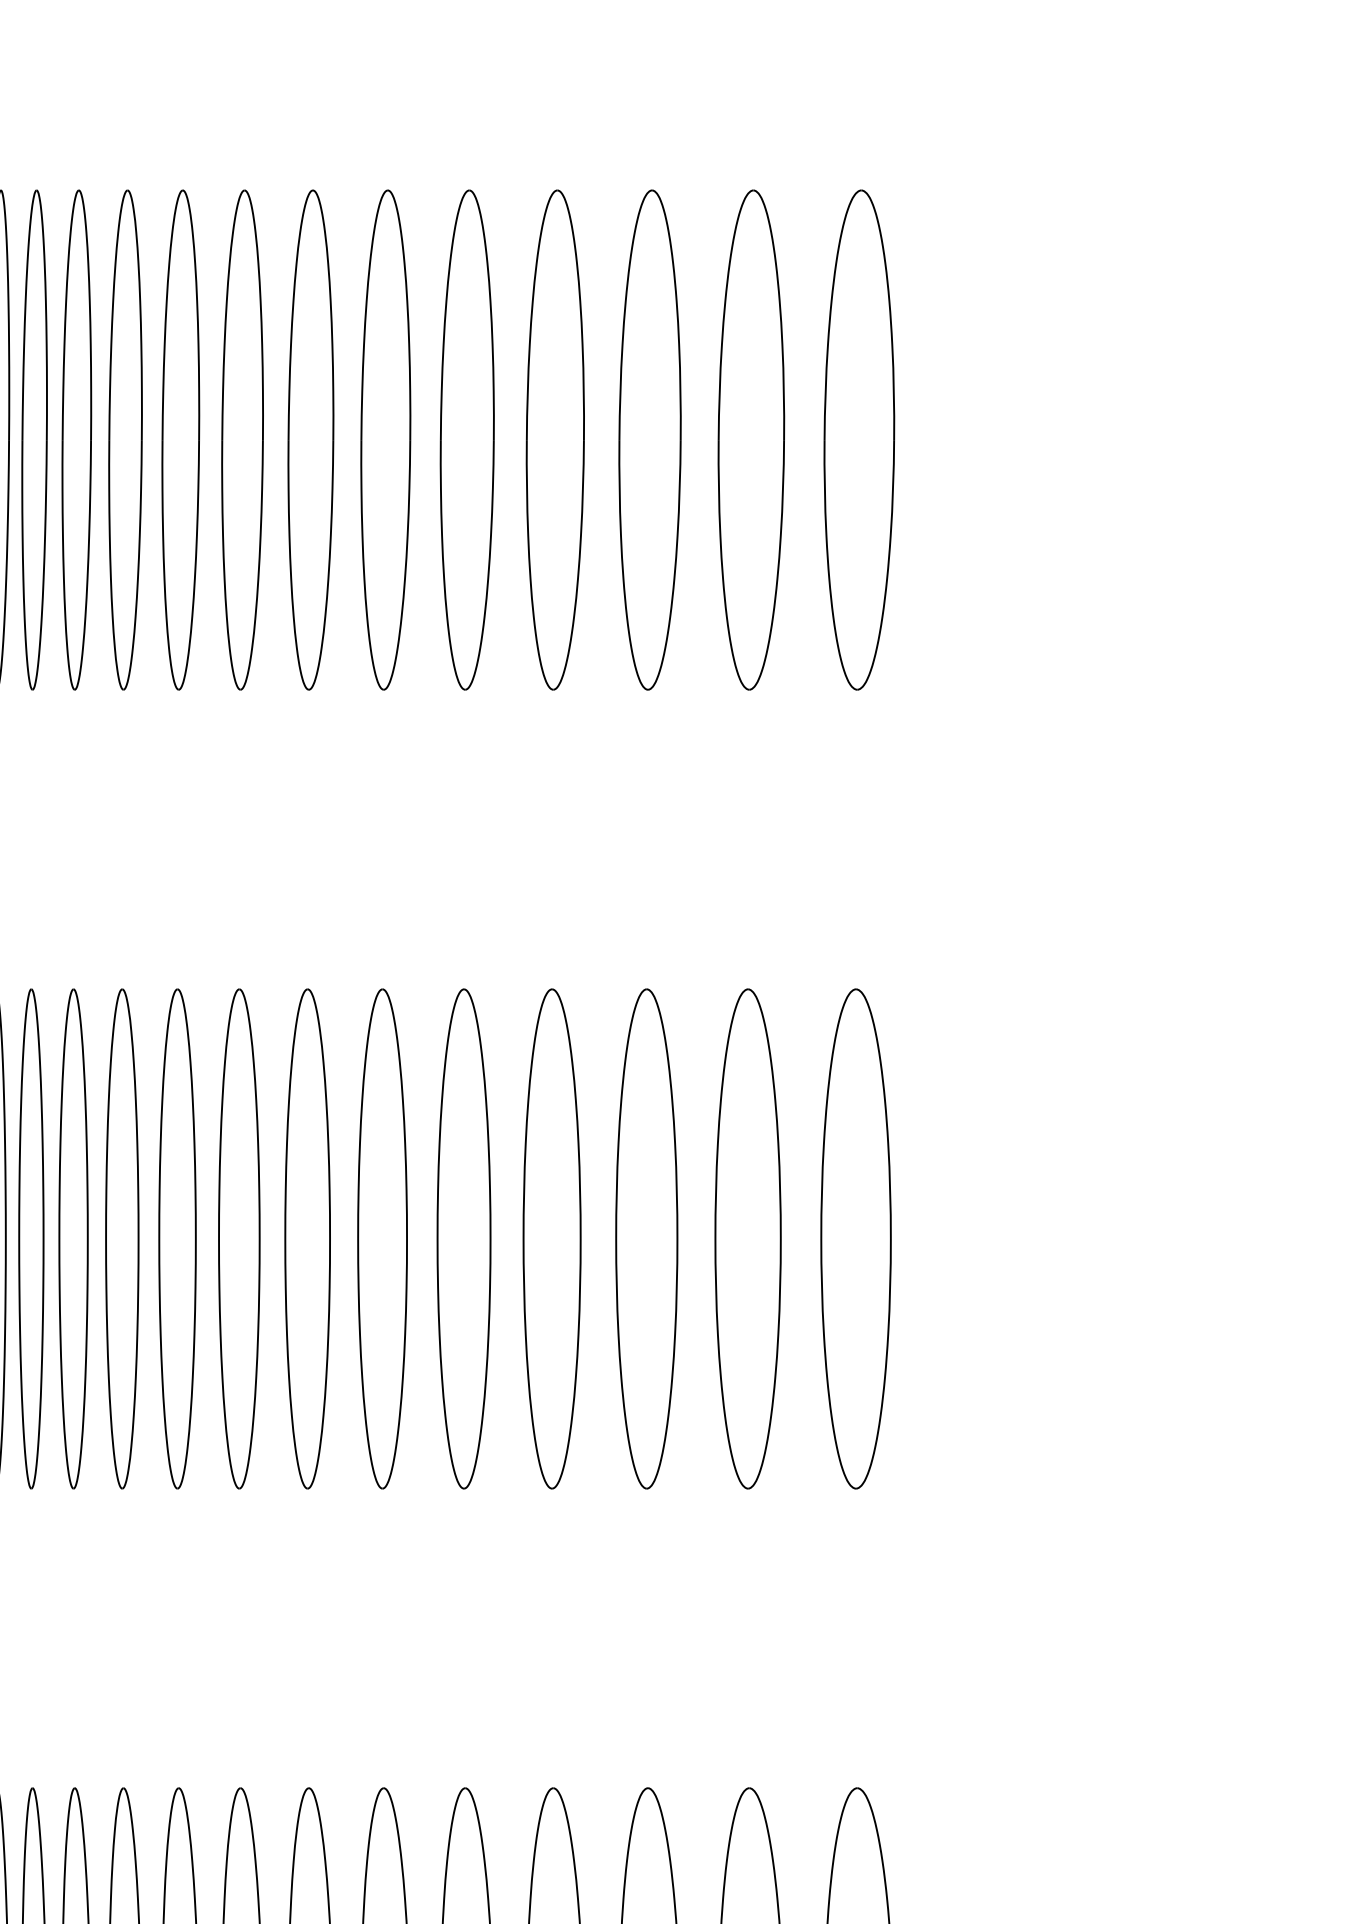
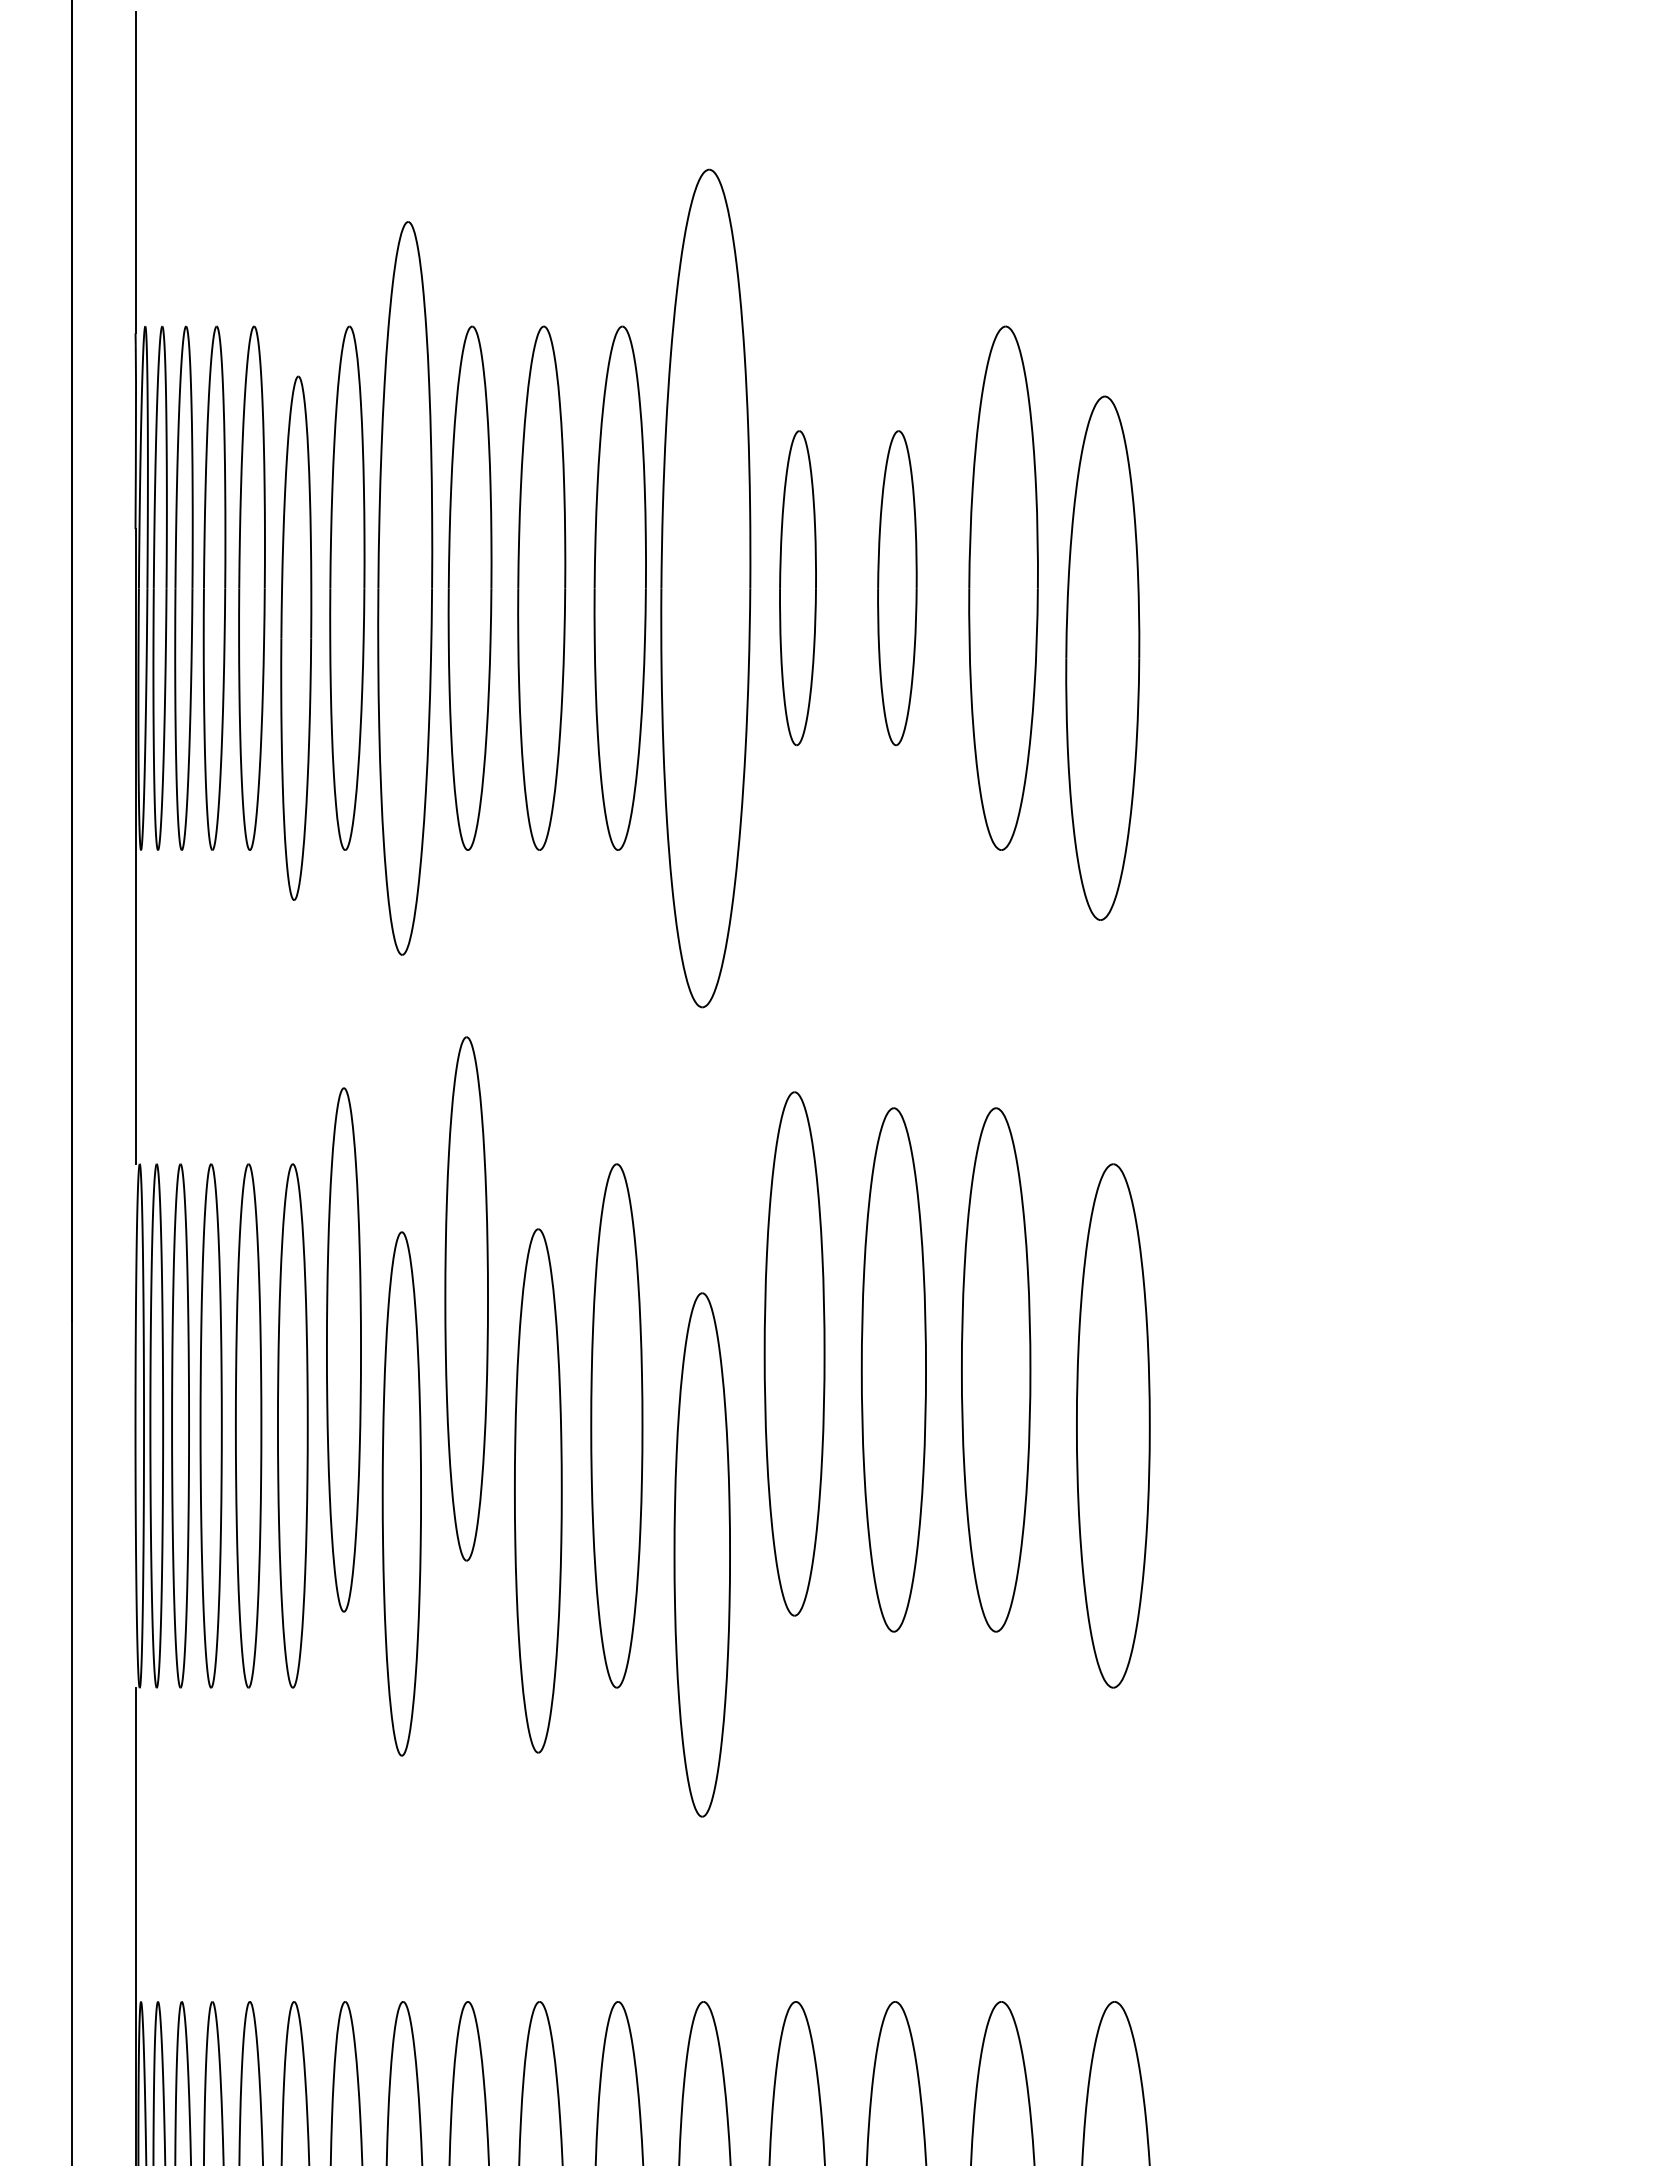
part: (77, 439) -> (296, 637), moved
part: (181, 439) -> (405, 587), size x1.4
part: (467, 439) -> (705, 587), size x1.6
part: (554, 439) -> (797, 587), size x0.6
part: (650, 439) -> (897, 587), size x0.6
part: (859, 439) -> (1102, 657), moved
part: (121, 1238) -> (343, 1349), moved
part: (177, 1238) -> (401, 1493), moved
part: (239, 1238) -> (466, 1298), moved
part: (307, 1238) -> (538, 1490), moved
part: (463, 1238) -> (701, 1554), moved
part: (551, 1238) -> (794, 1353), moved
part: (646, 1238) -> (893, 1369), moved
part: (748, 1238) -> (996, 1369), moved

